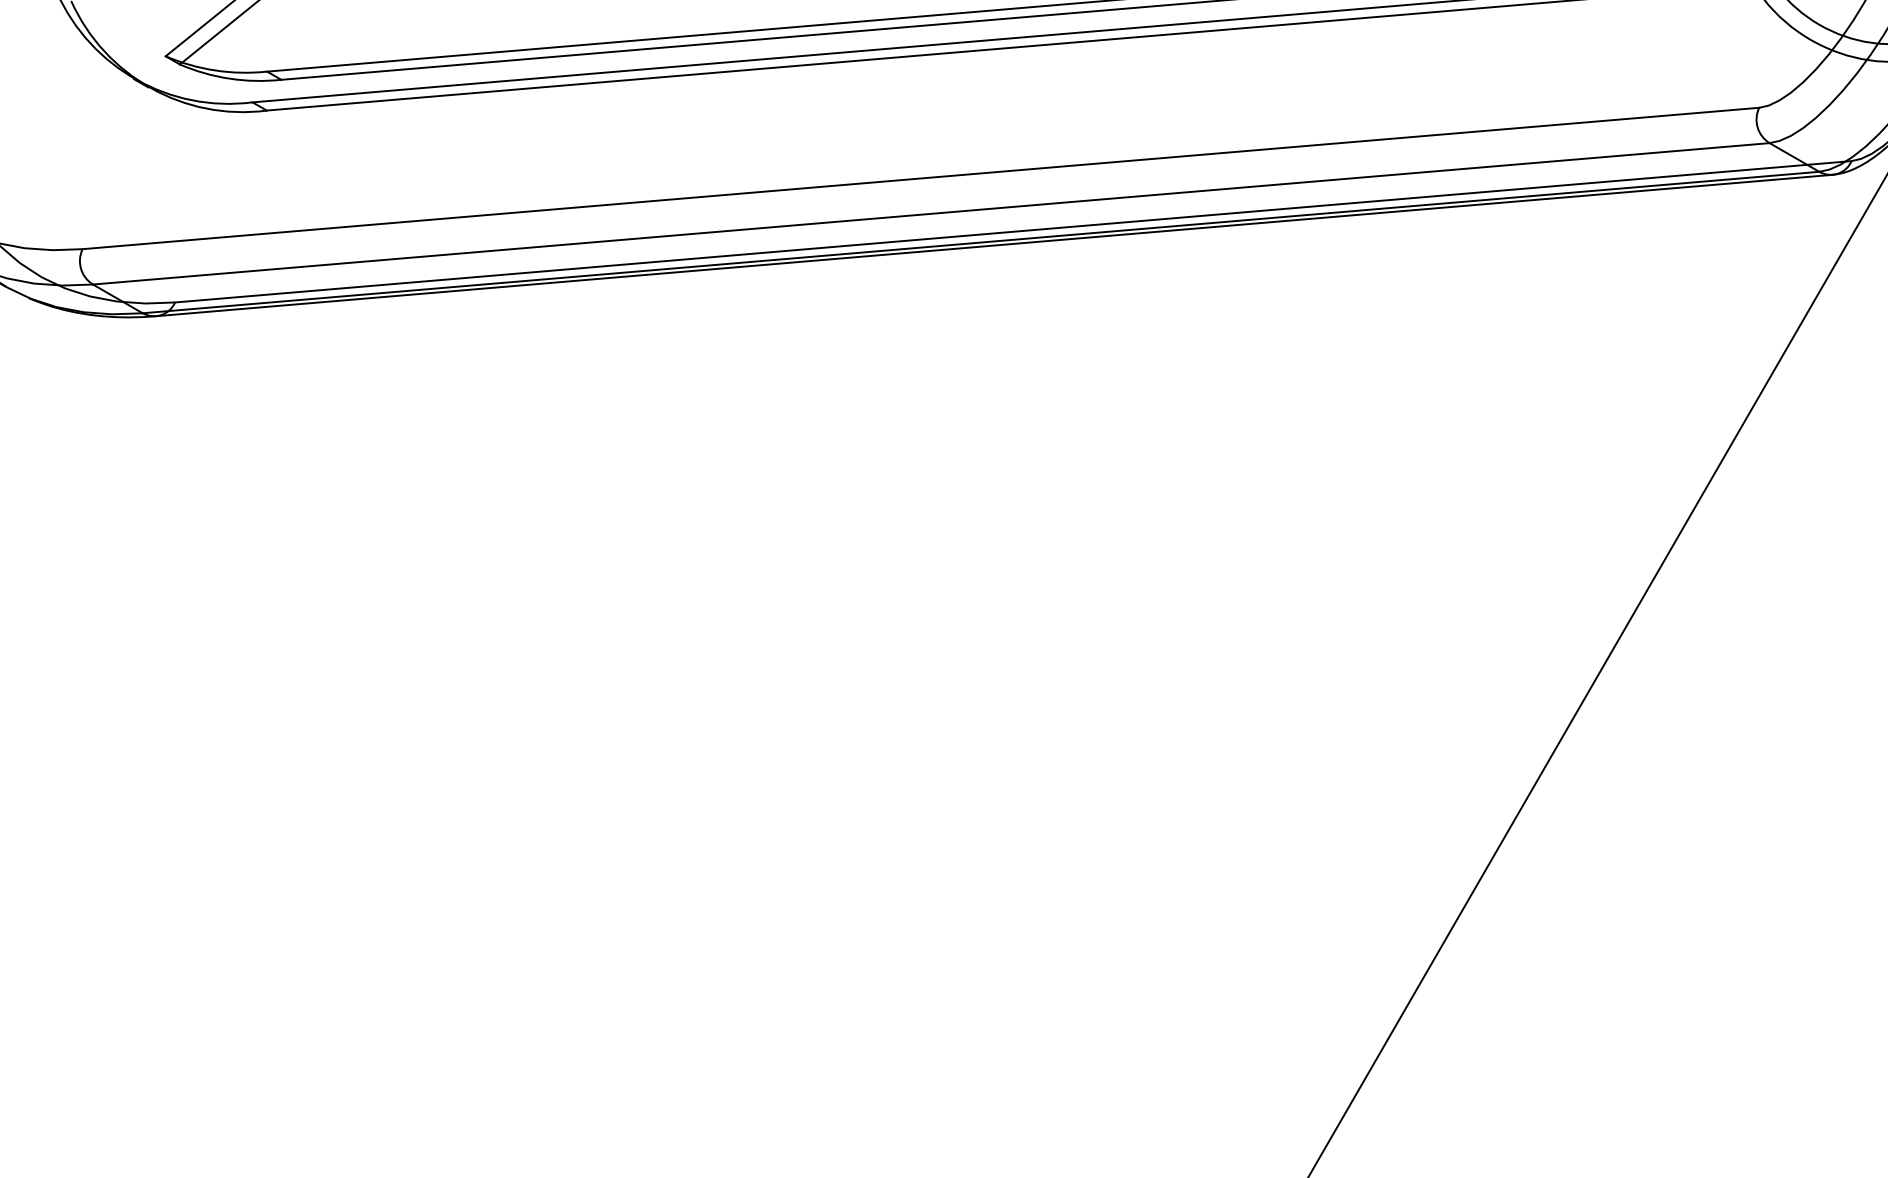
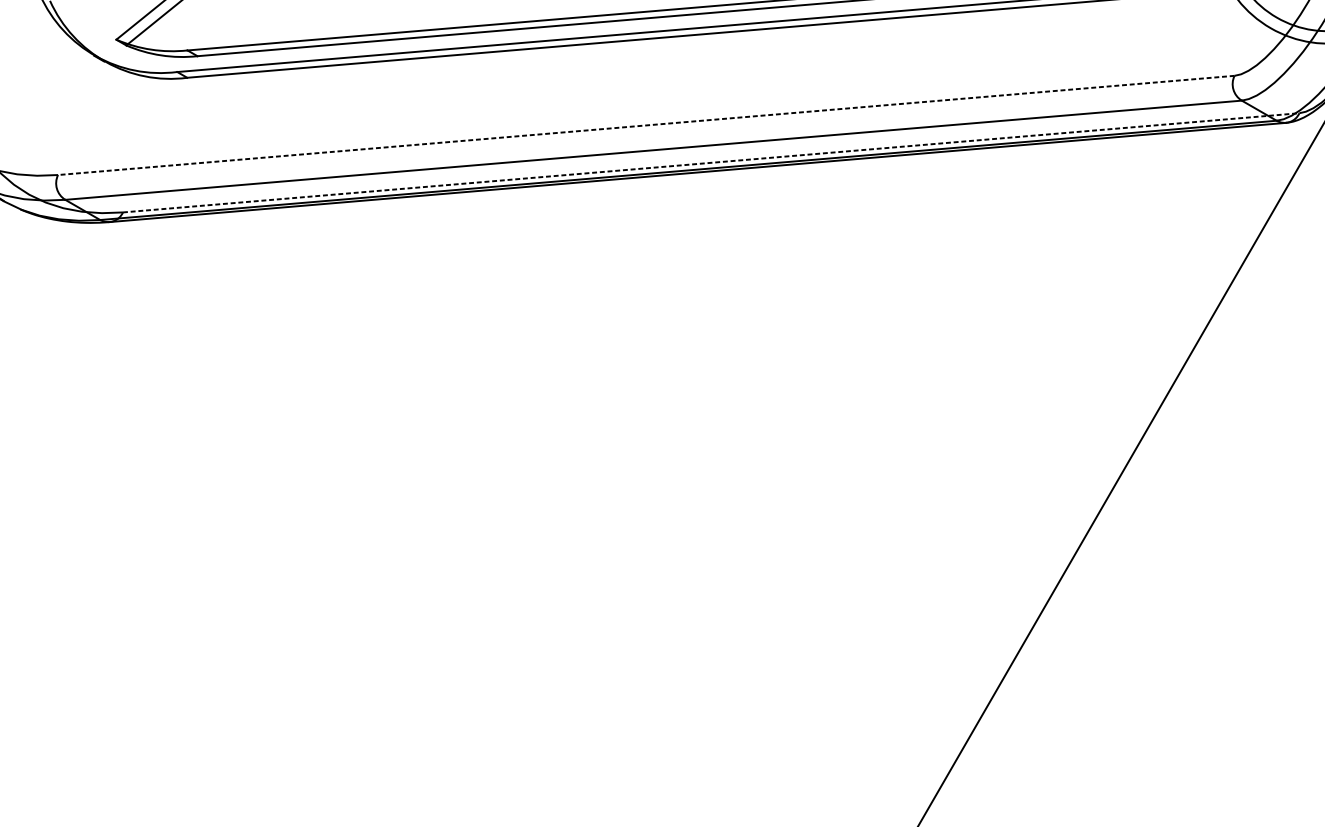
line: (920, 178) -> (646, 125), solid -> dashed
line: (1013, 231) -> (711, 162), solid -> dashed

